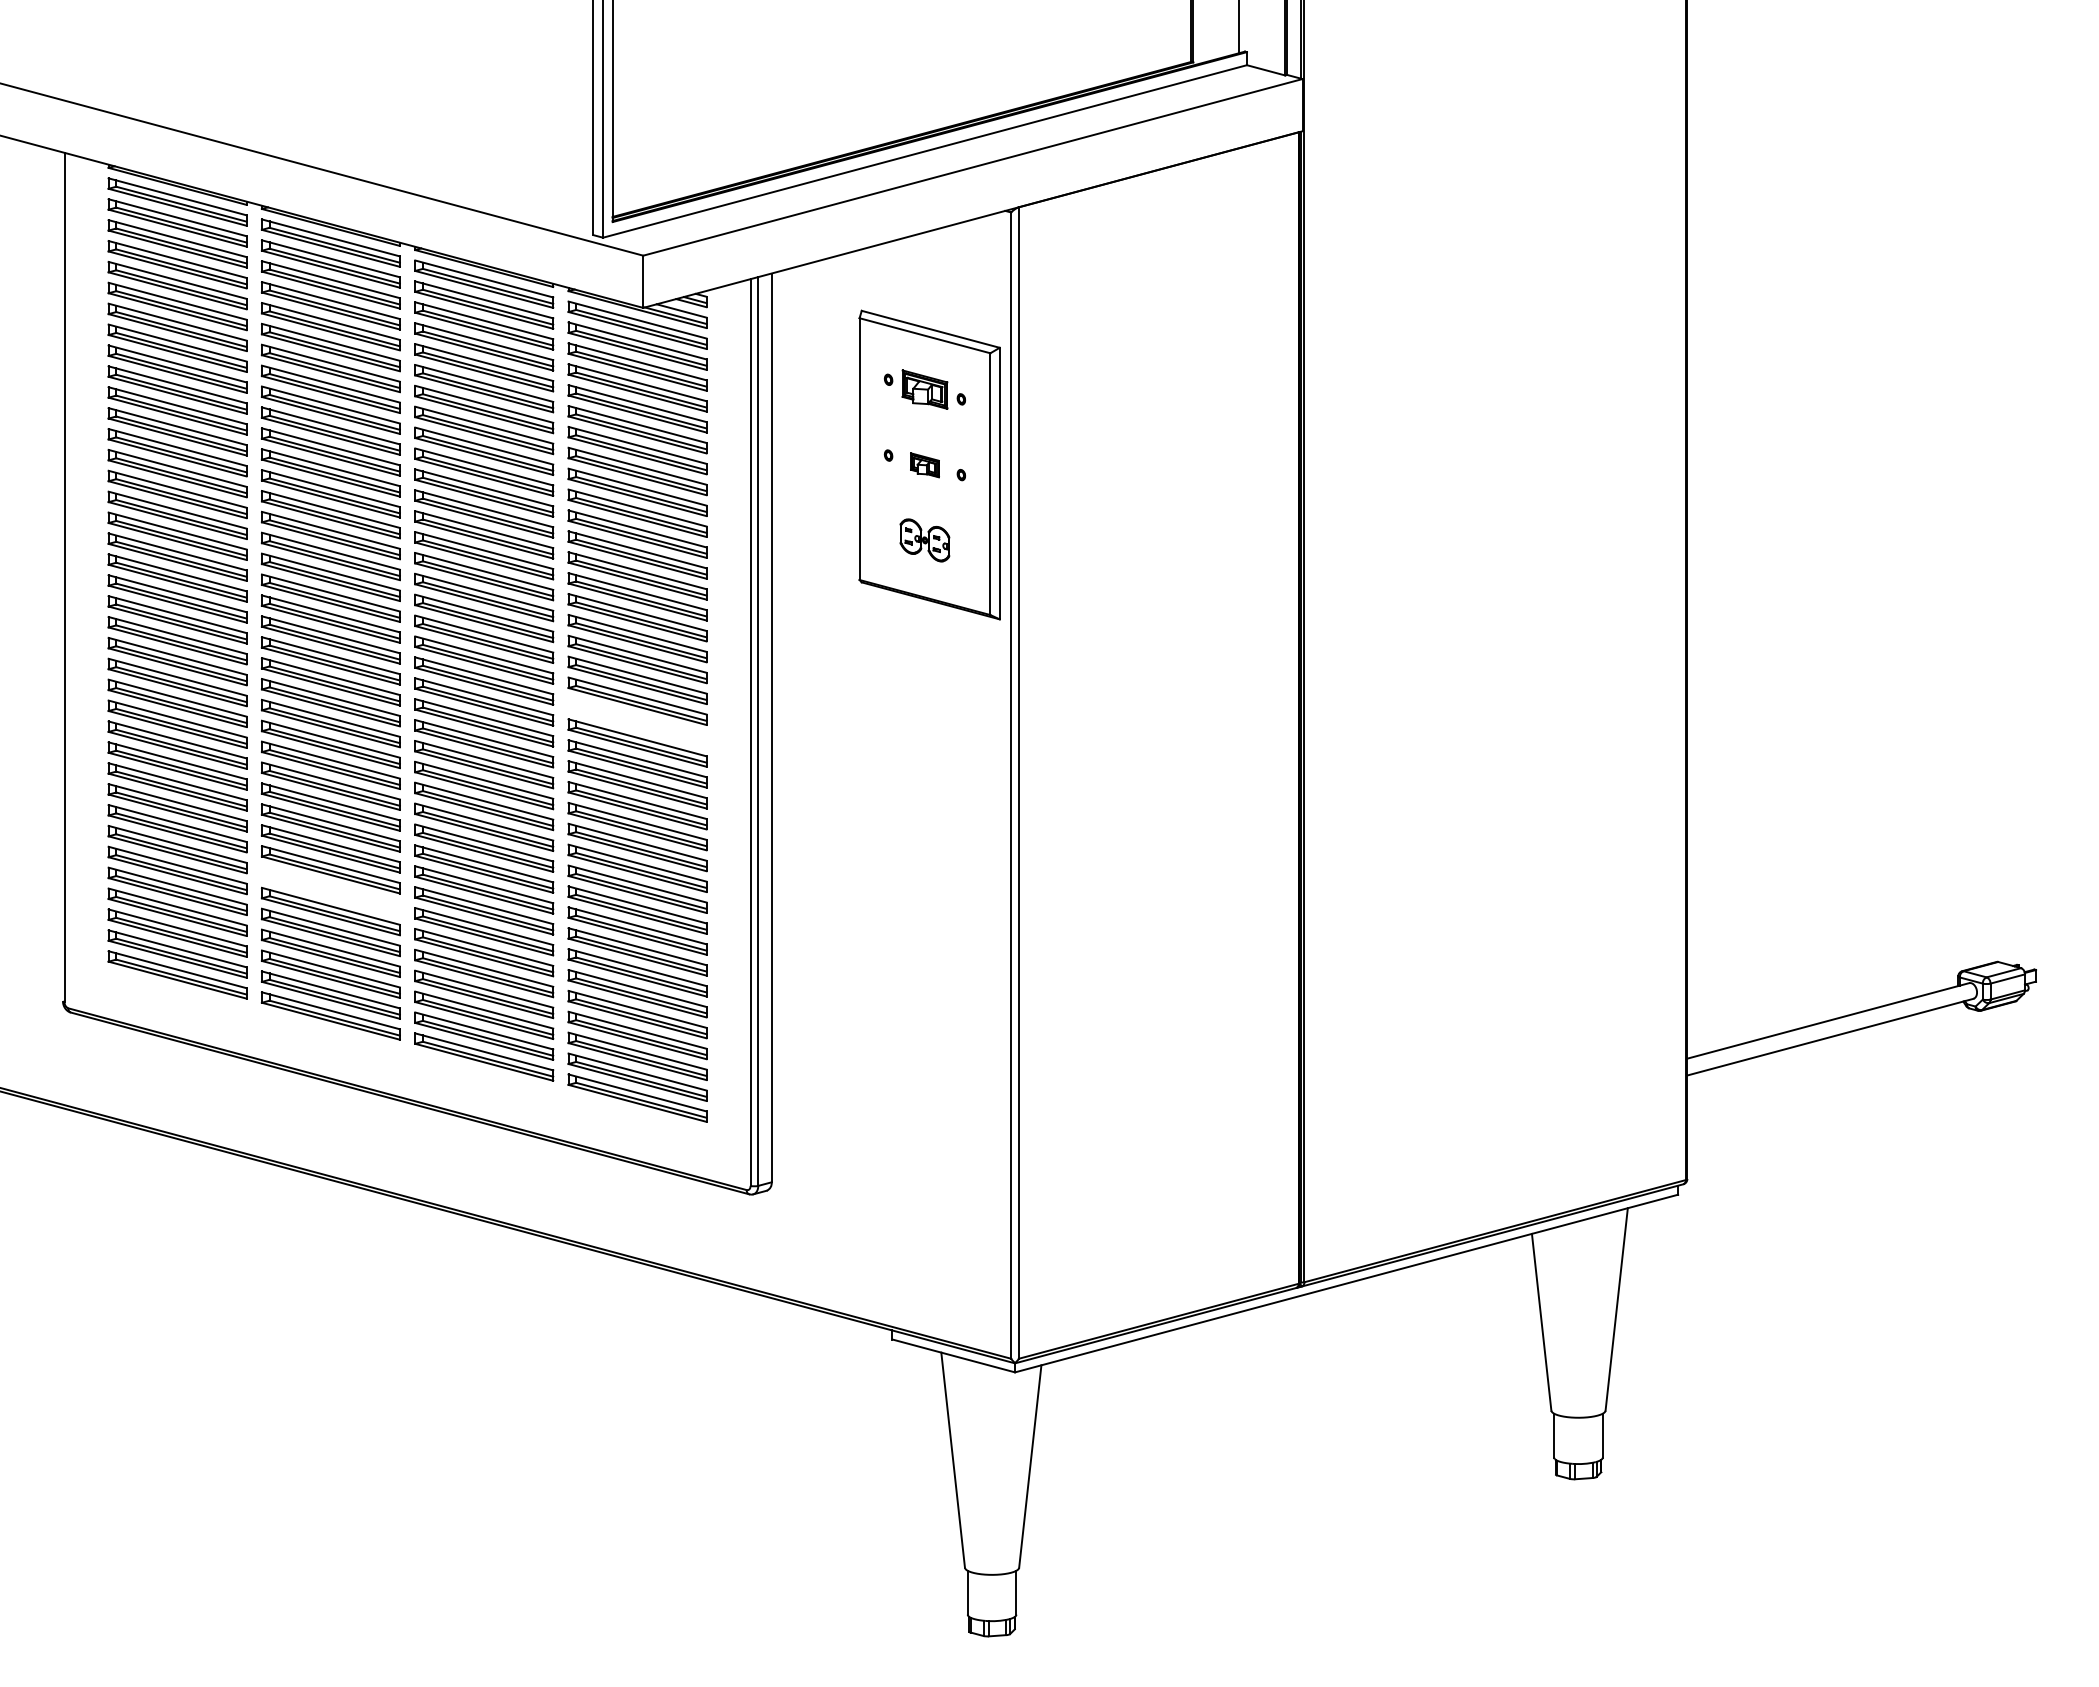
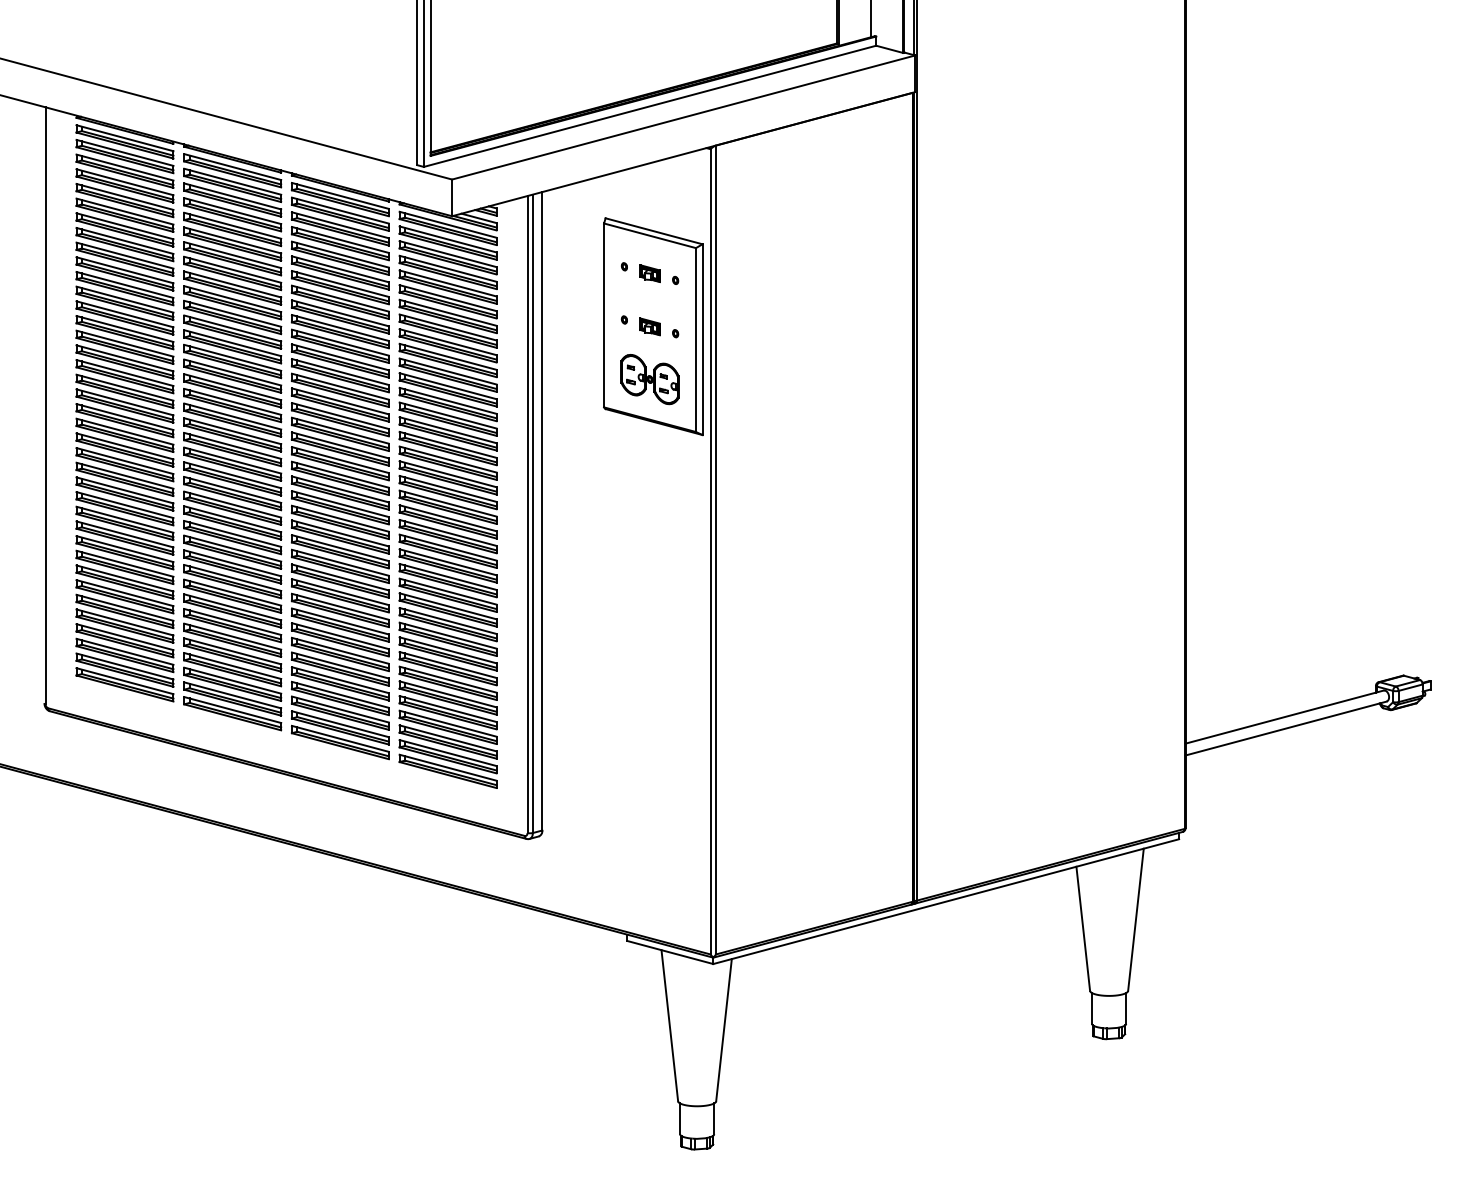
part: (924, 389) -> (649, 273), size x0.62
part: (924, 540) -> (649, 379), size x1.67
part: (637, 721) -> (448, 506), added
part: (330, 890) -> (232, 625), added

